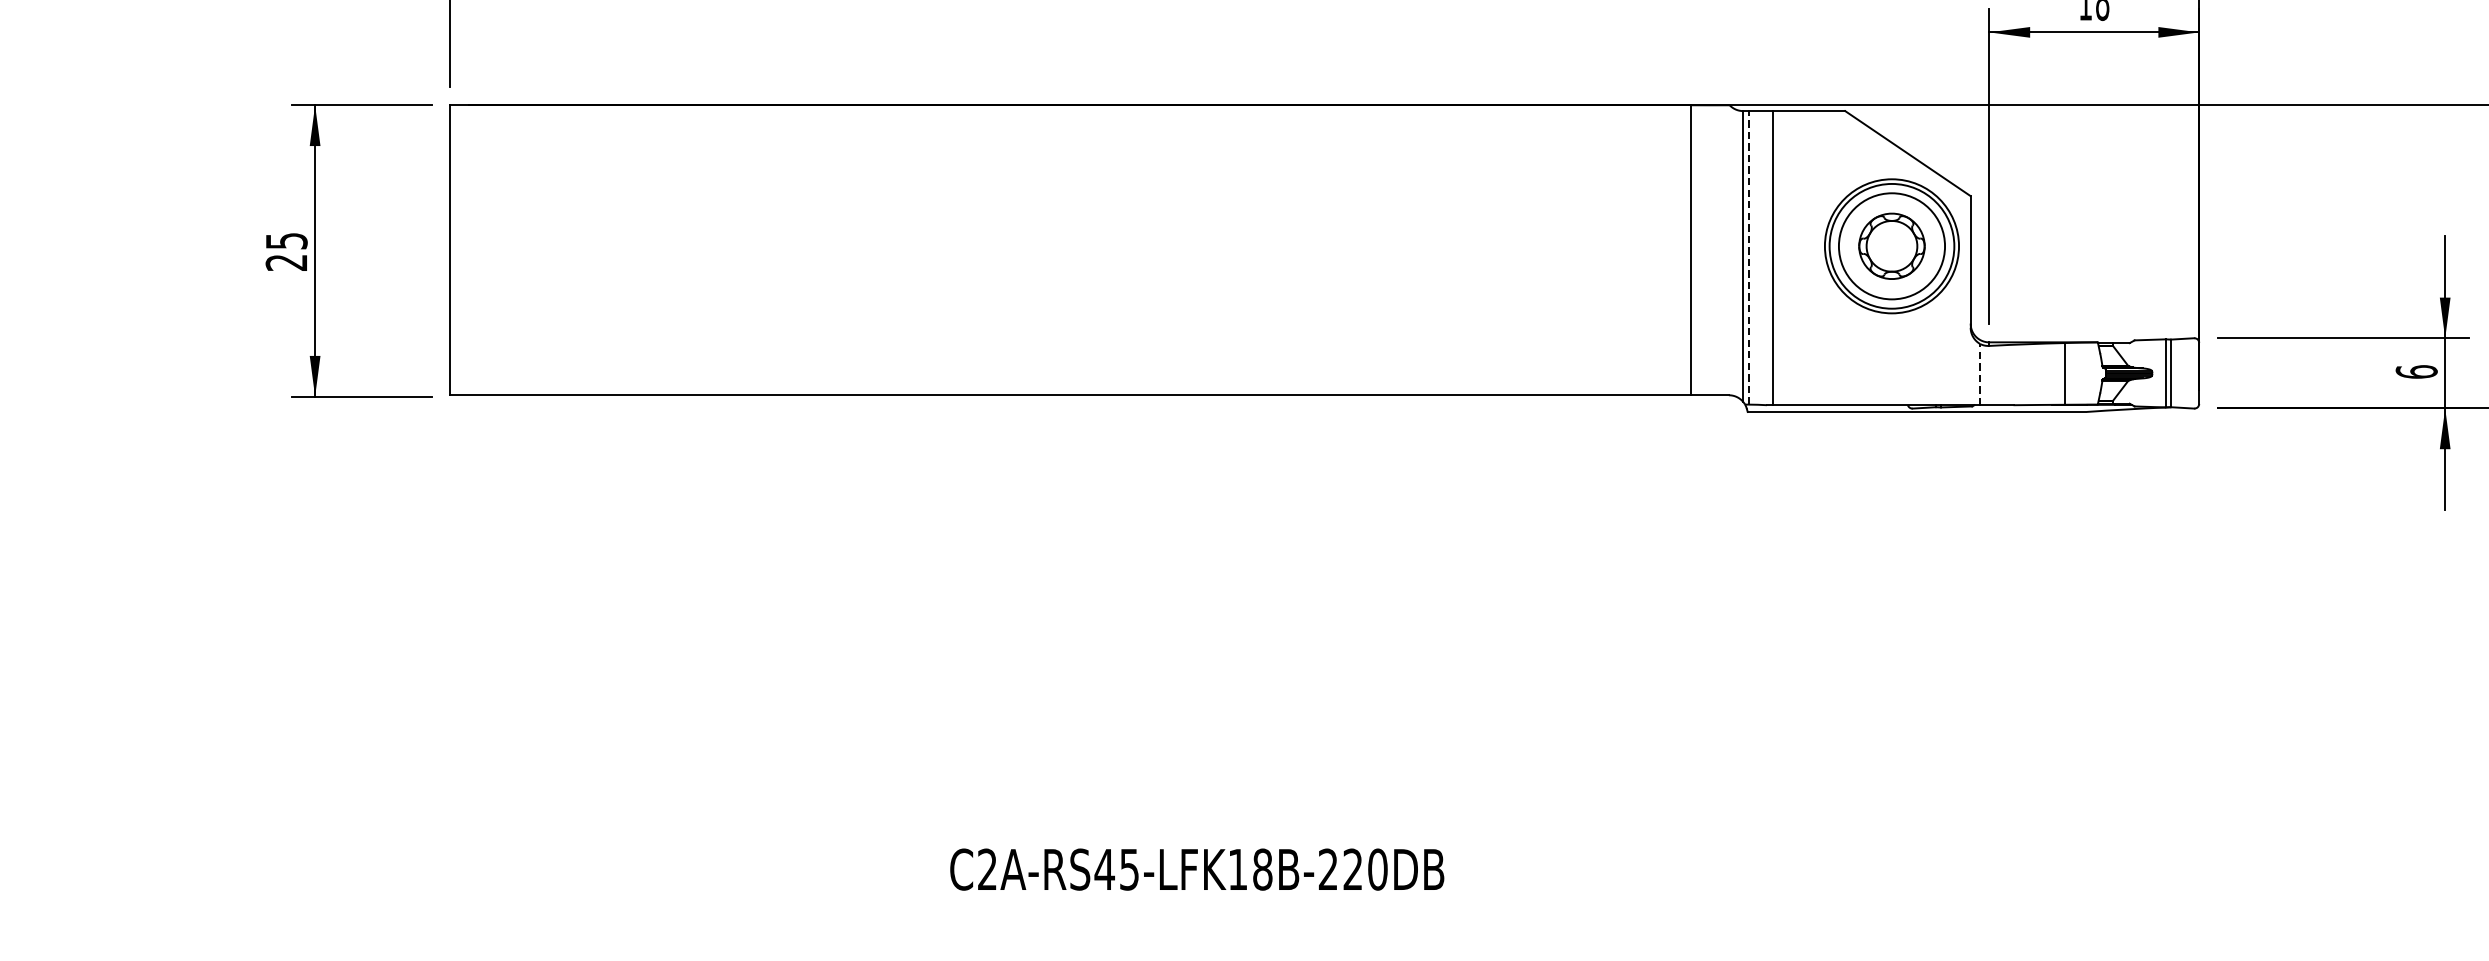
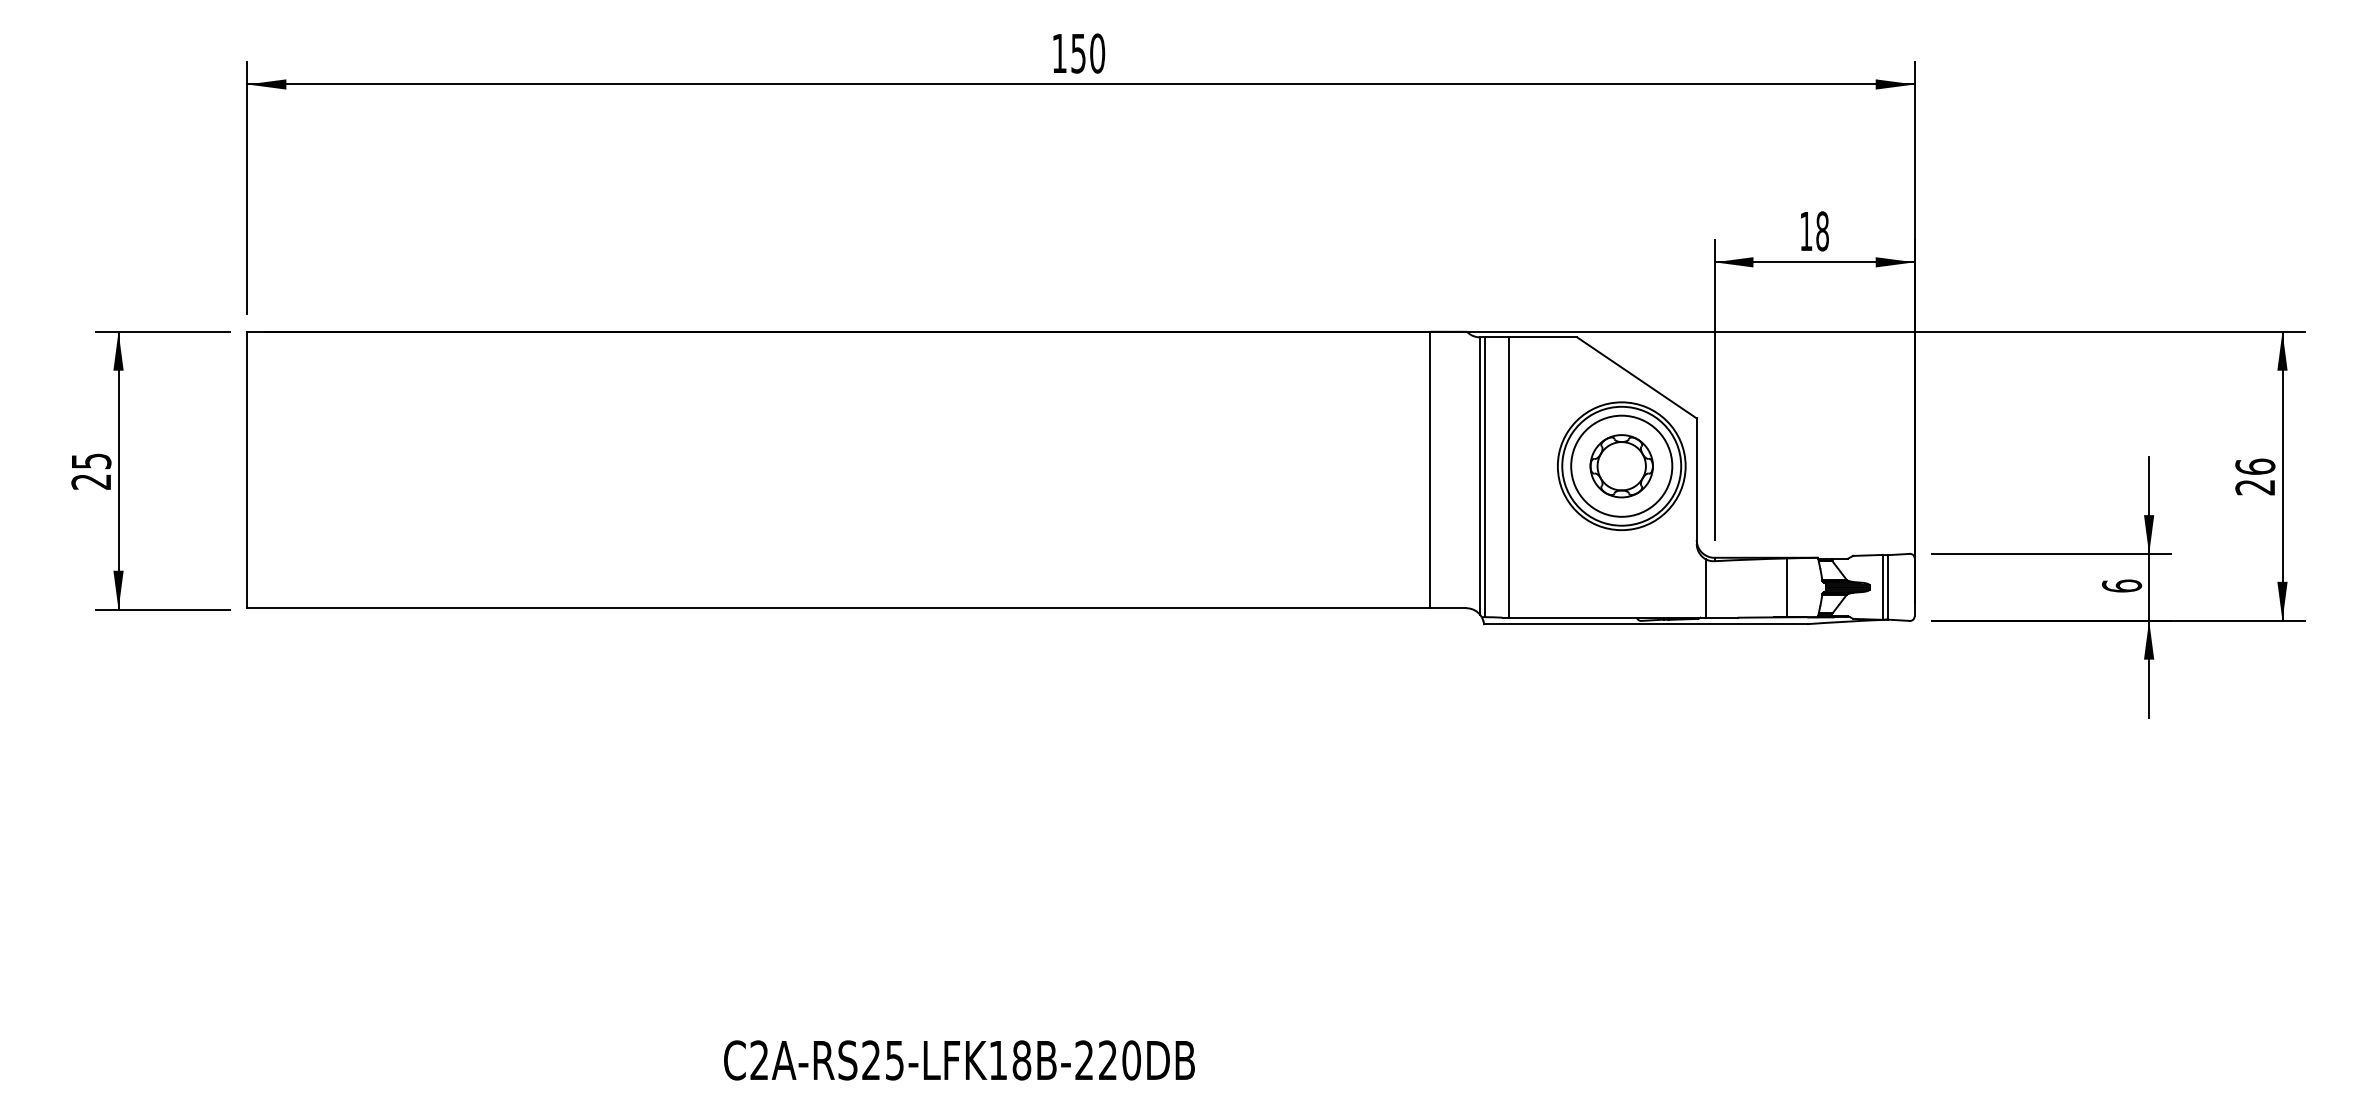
line: (1749, 258) -> (1485, 477), dashed -> solid
line: (1979, 374) -> (1705, 588), dashed -> solid
text: (1104, 868) -> (871, 1059), C2A-RS45-LFK18B-220DB -> C2A-RS25-LFK18B-220DB

